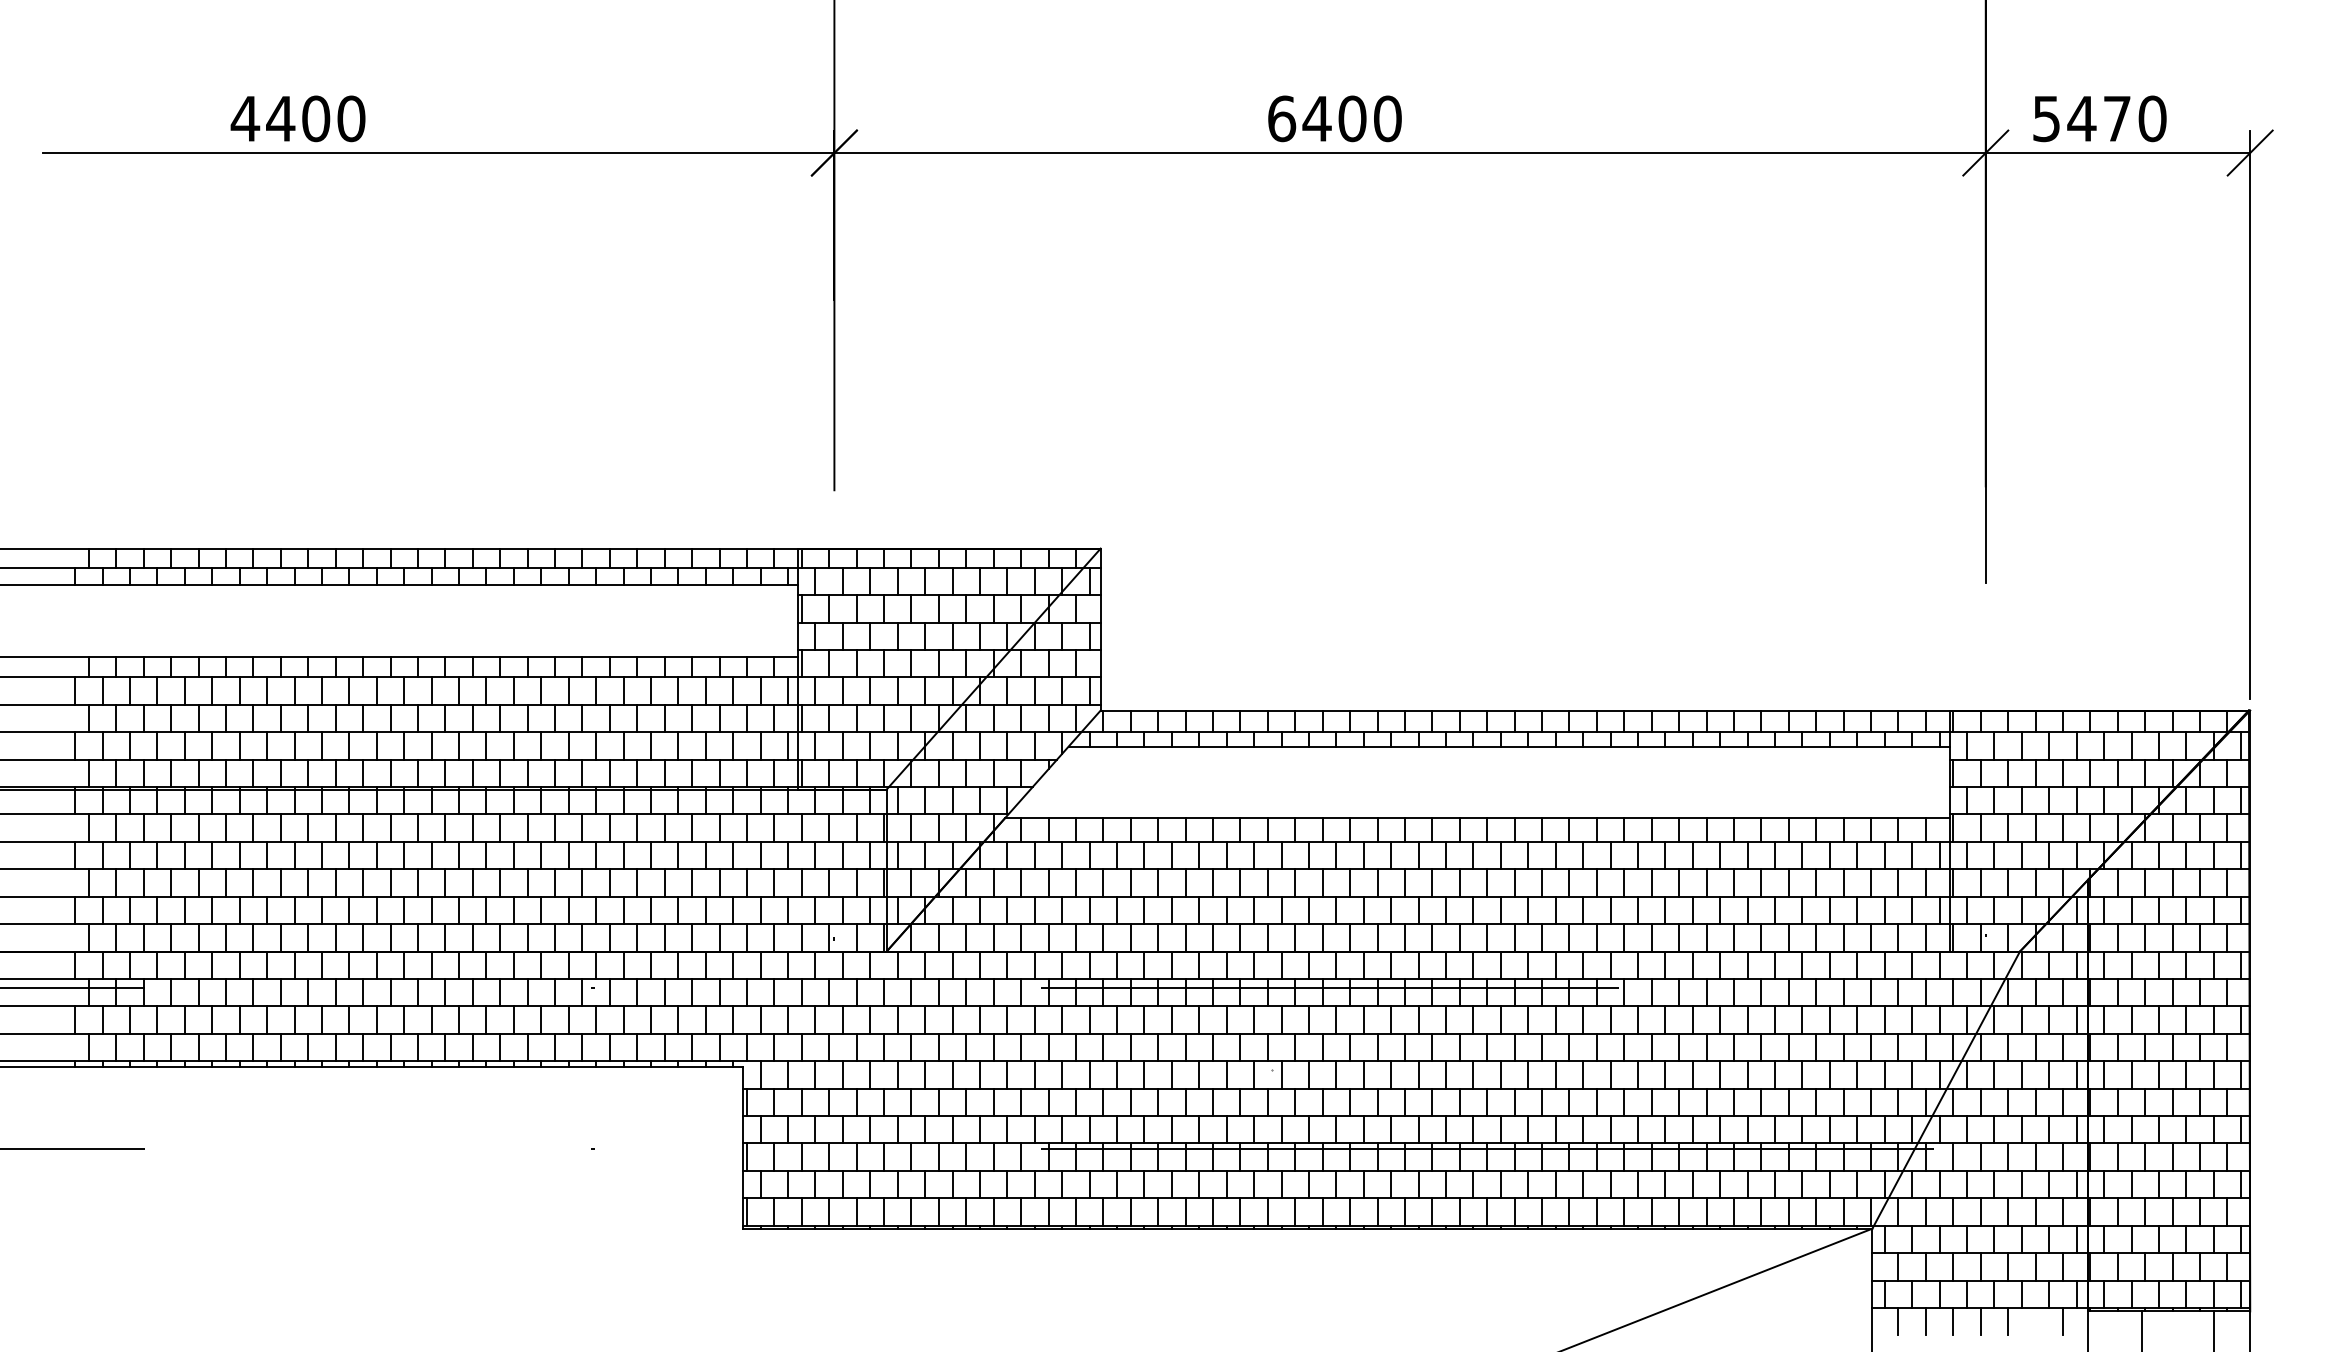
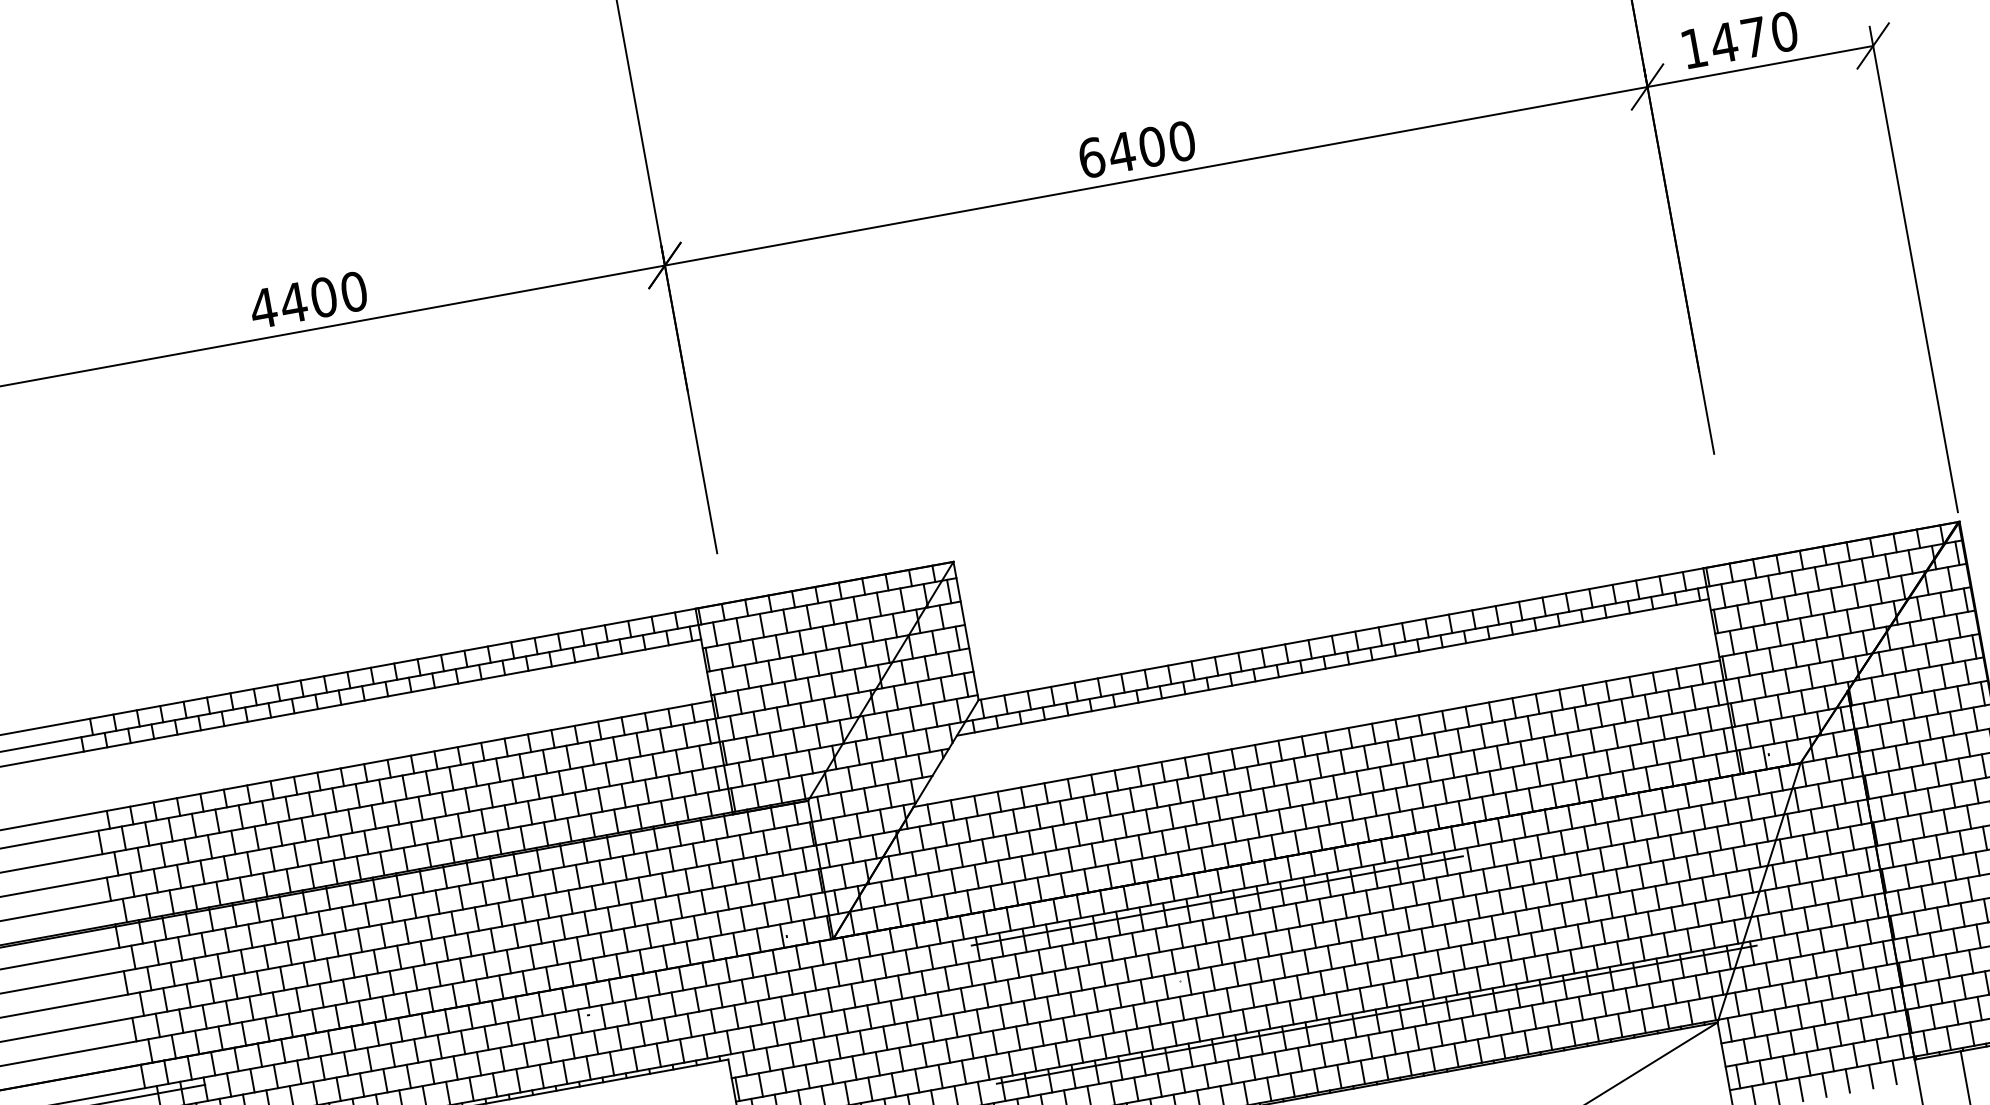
text: (297, 118) -> (308, 299), moved
text: (1334, 118) -> (1136, 149), moved
text: (2046, 119) -> (1694, 48), 5470 -> 1470
line: (2035, 1321) -> (1871, 1076), added

